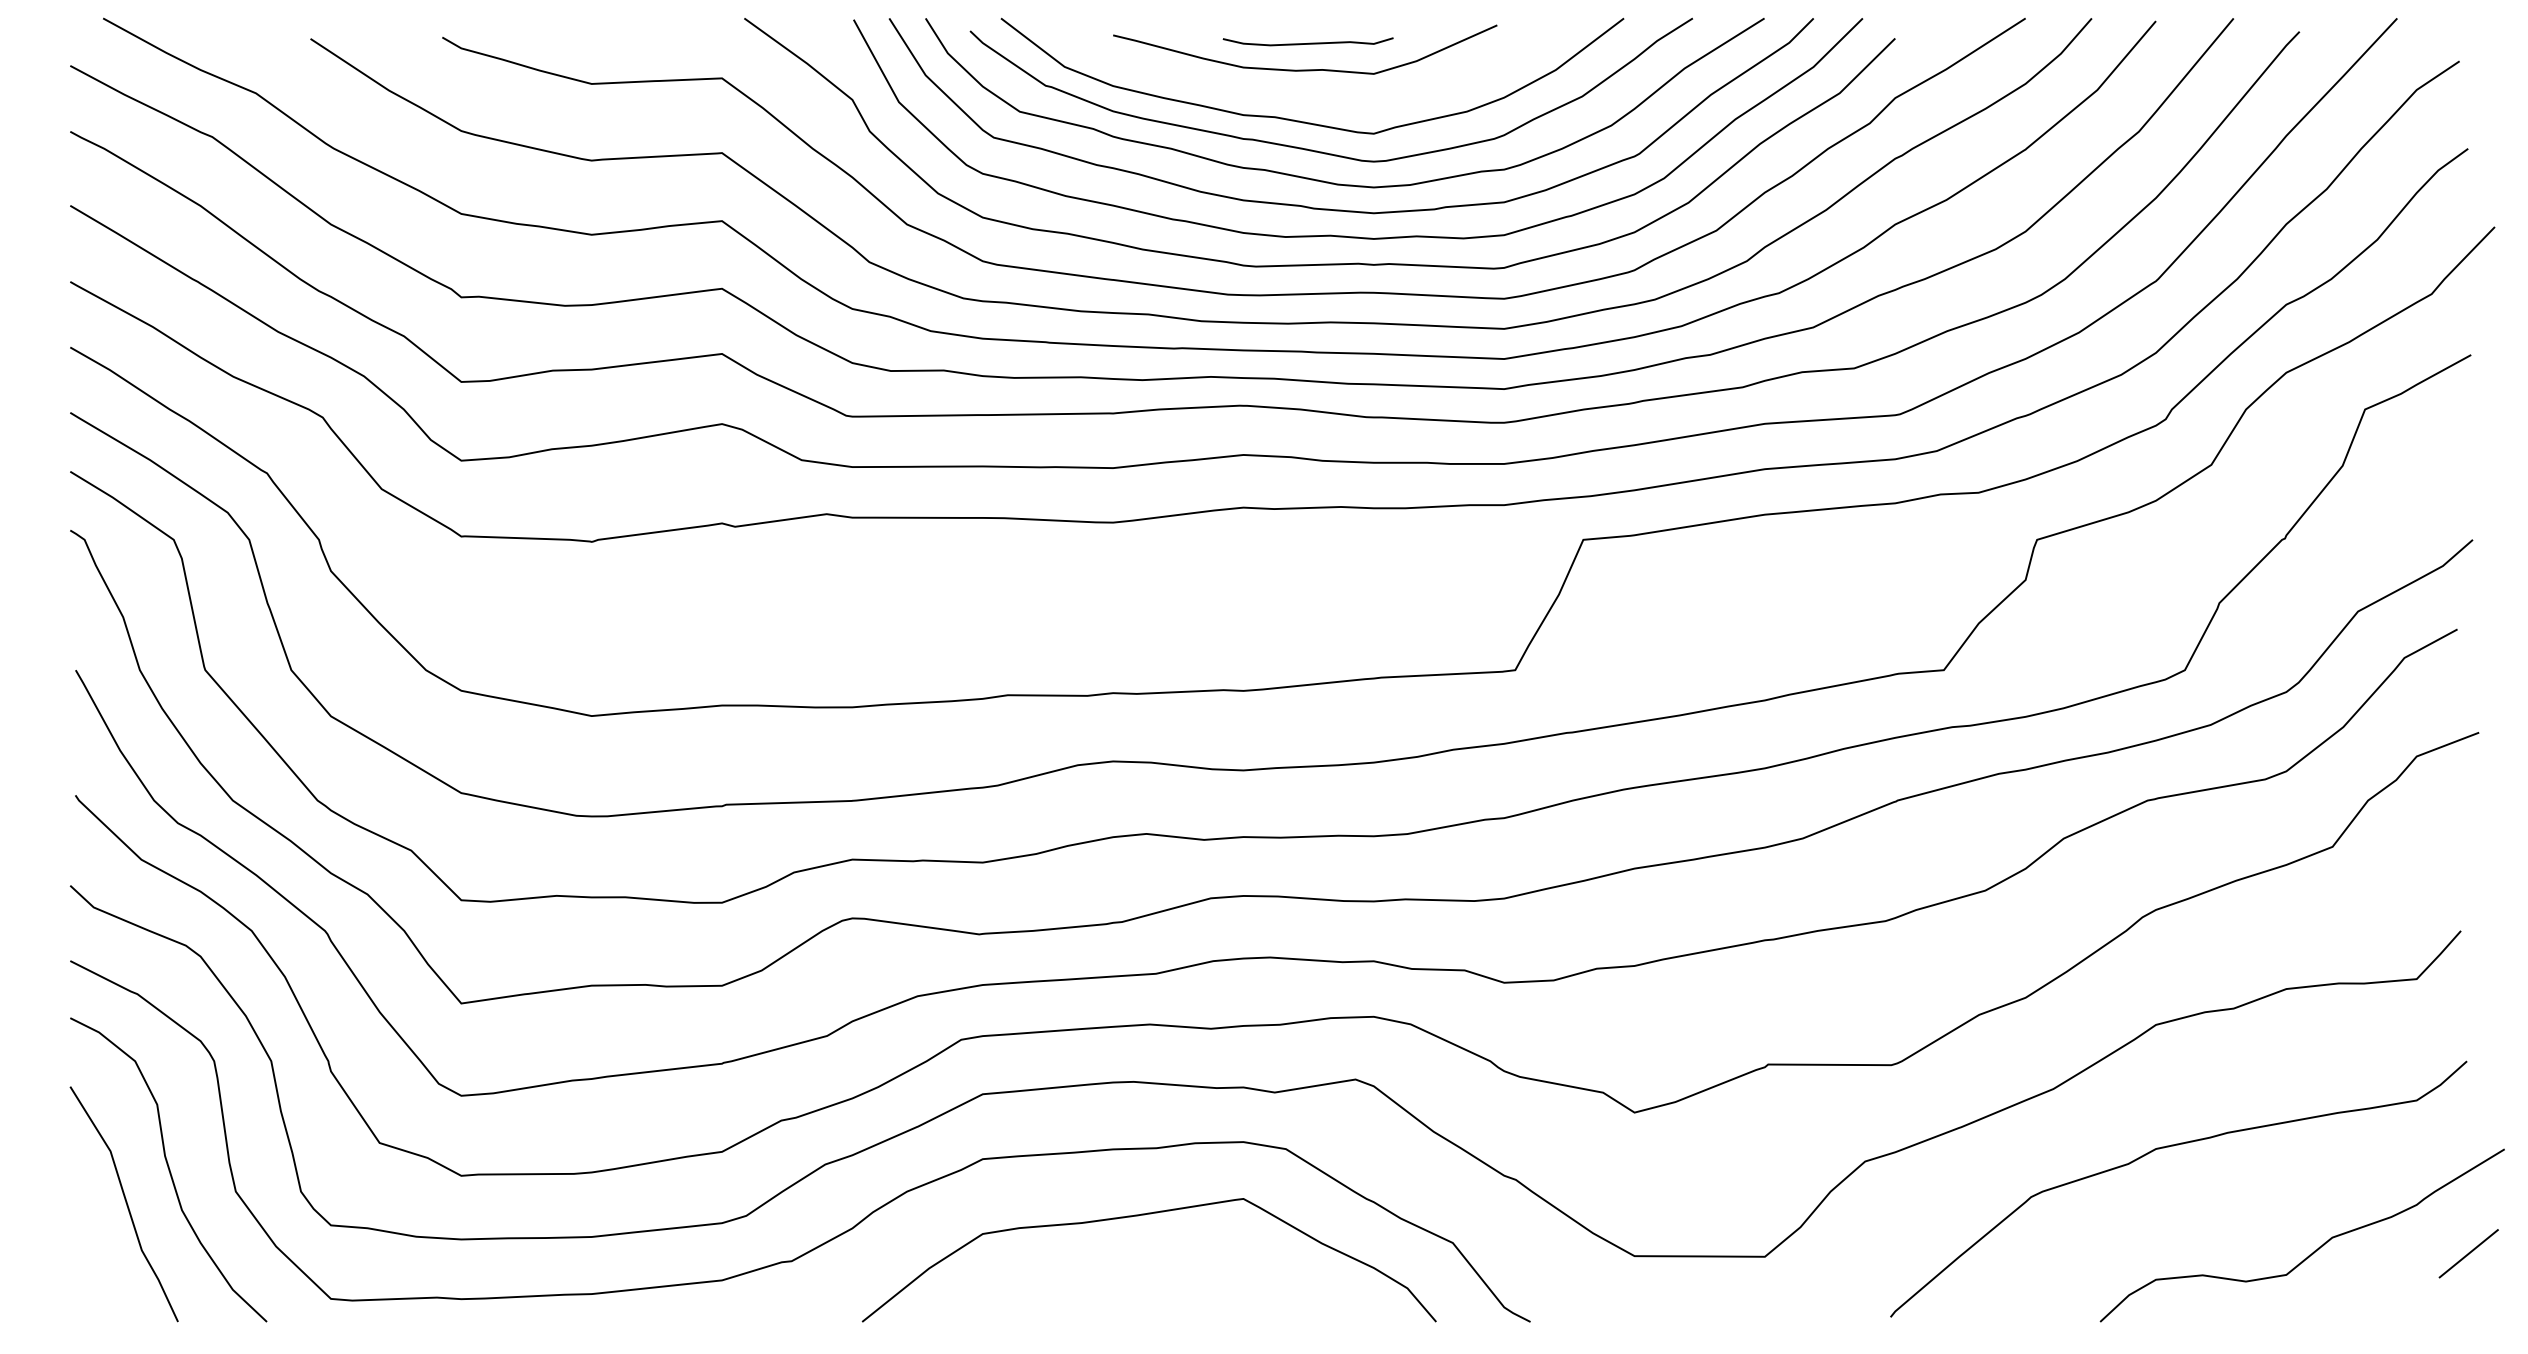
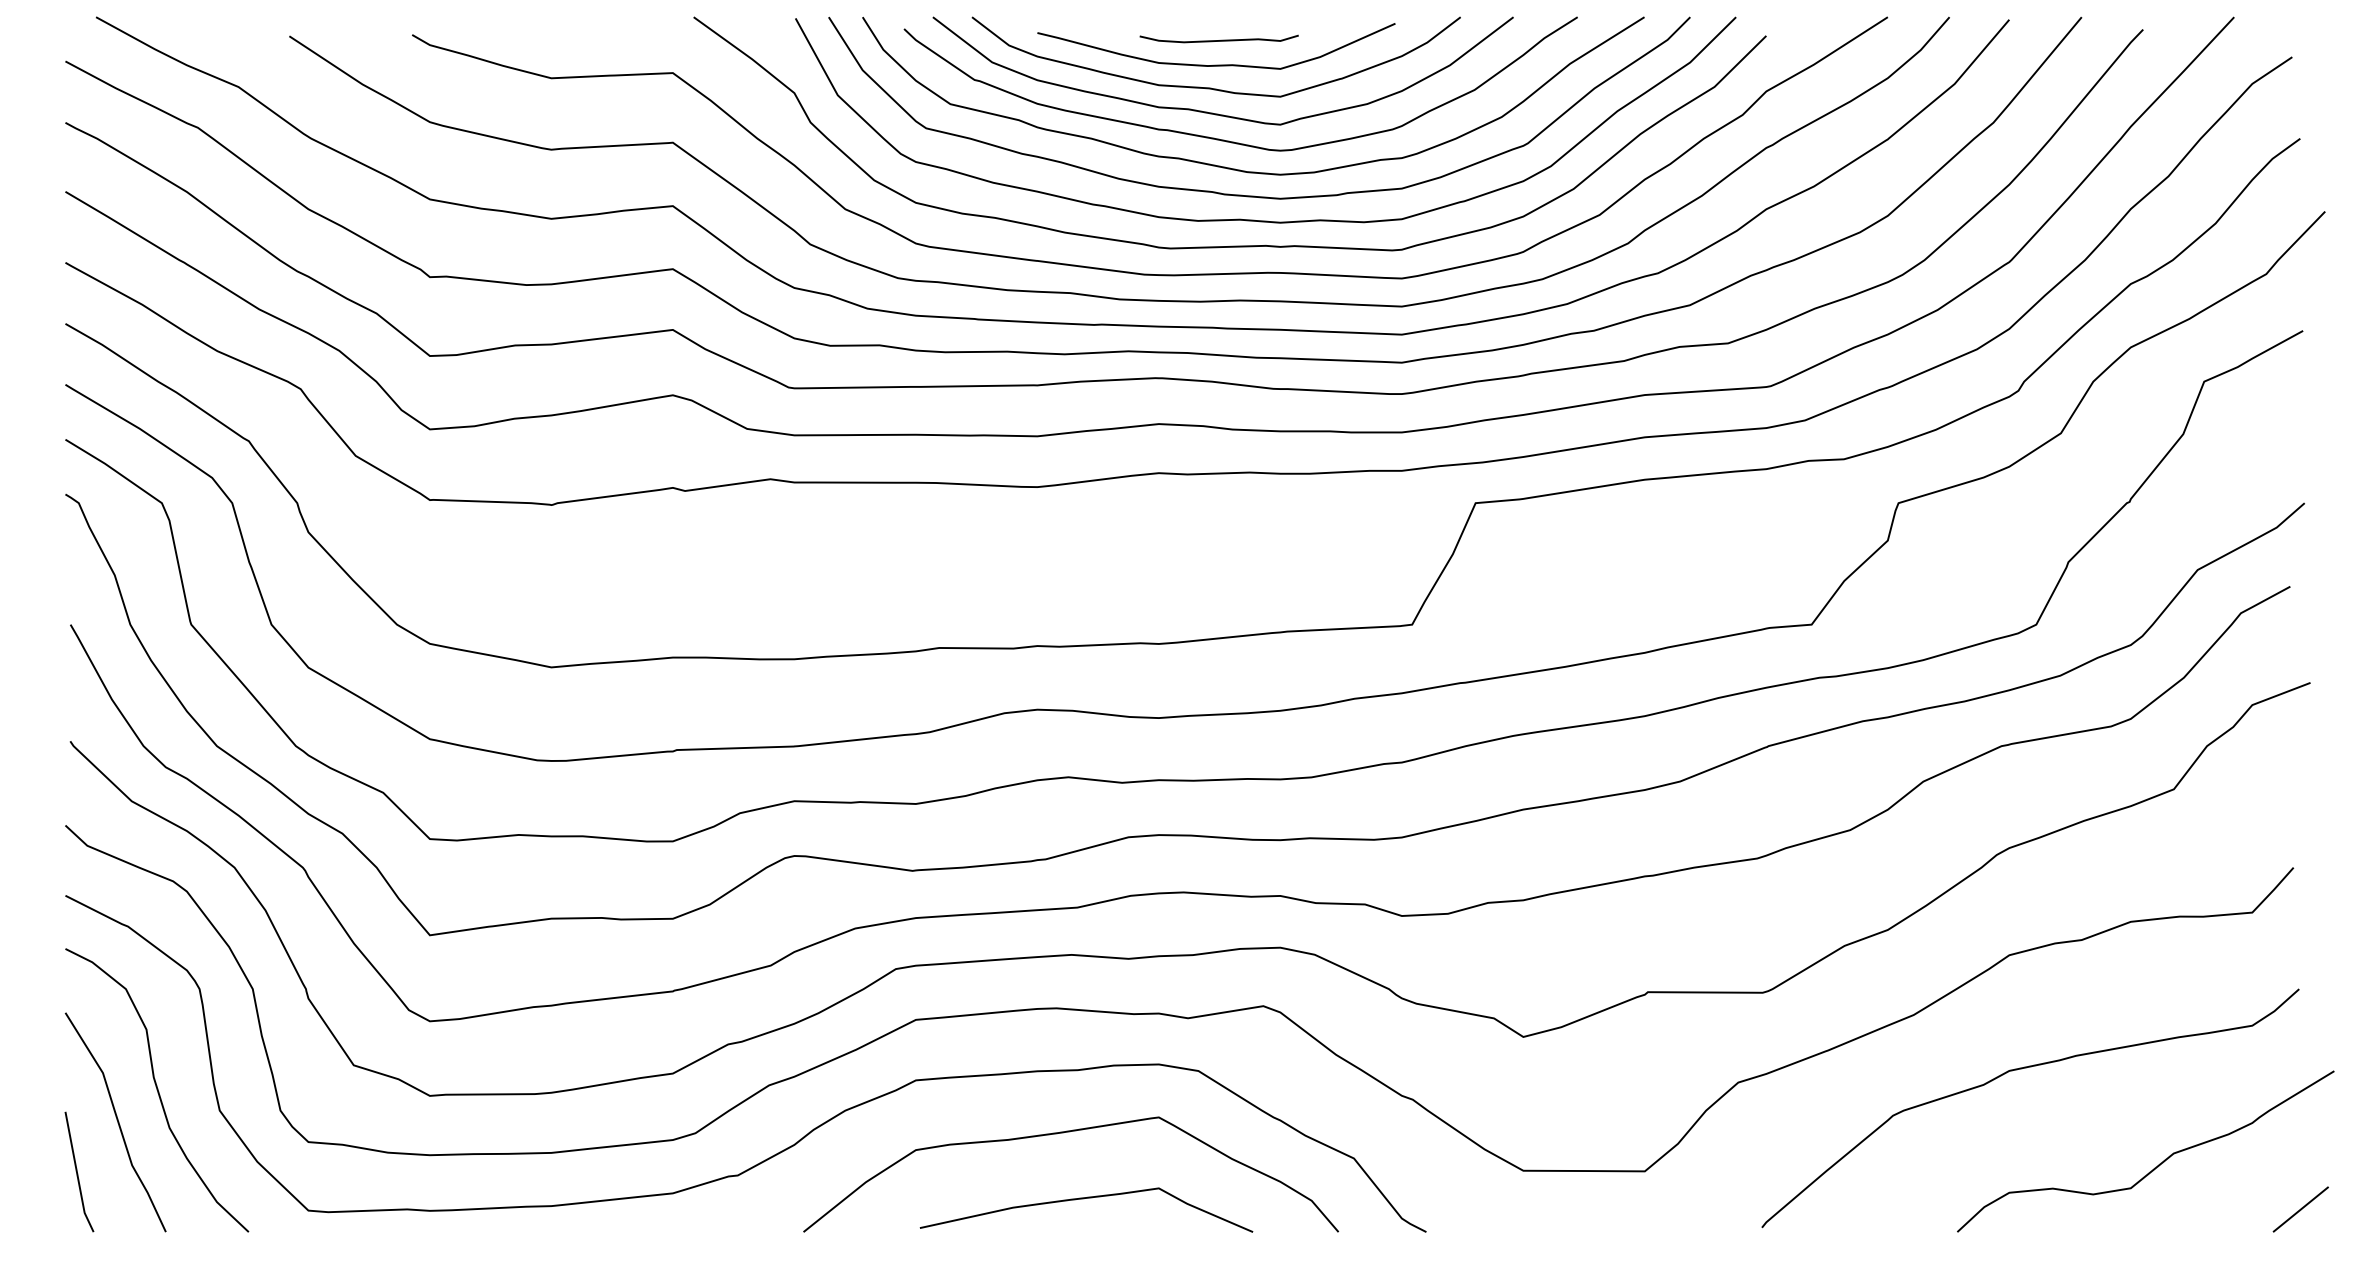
curve: (1297, 93) -> (1209, 87), added
line: (2468, 1253) -> (2300, 1209), moved
line: (83, 1257) -> (77, 1172), added
curve: (1165, 1286) -> (1086, 1199), added

